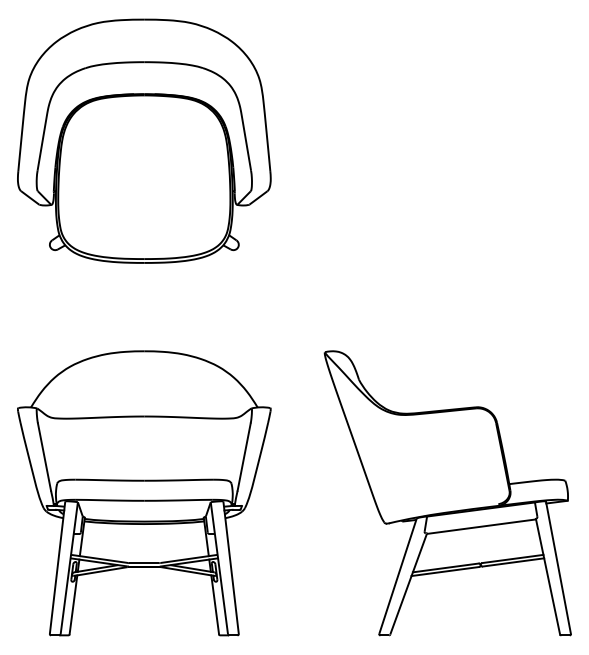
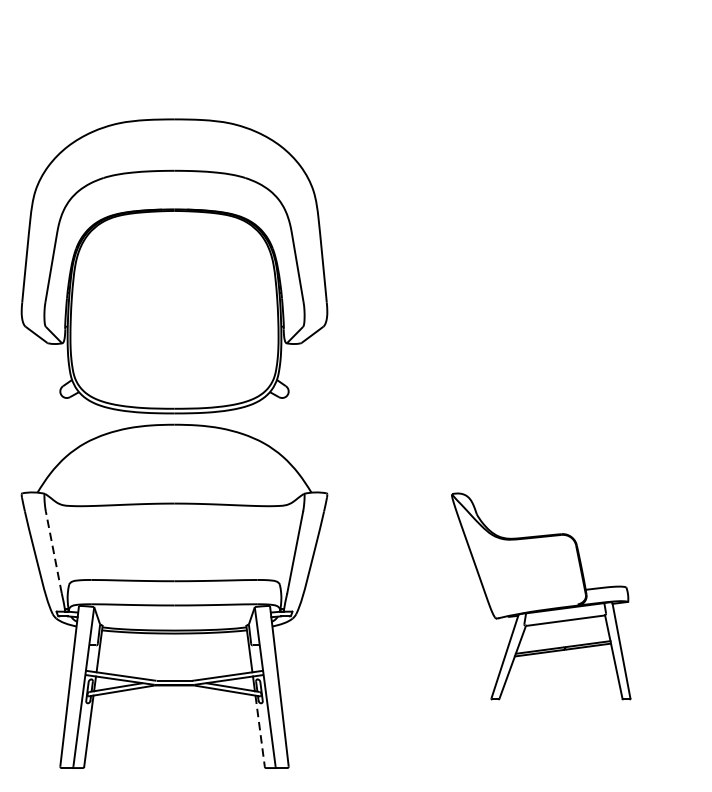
part: (144, 140) -> (174, 265), moved
line: (44, 456) -> (53, 551), solid -> dashed
part: (447, 493) -> (540, 596), size x0.6
line: (215, 604) -> (260, 730), solid -> dashed

